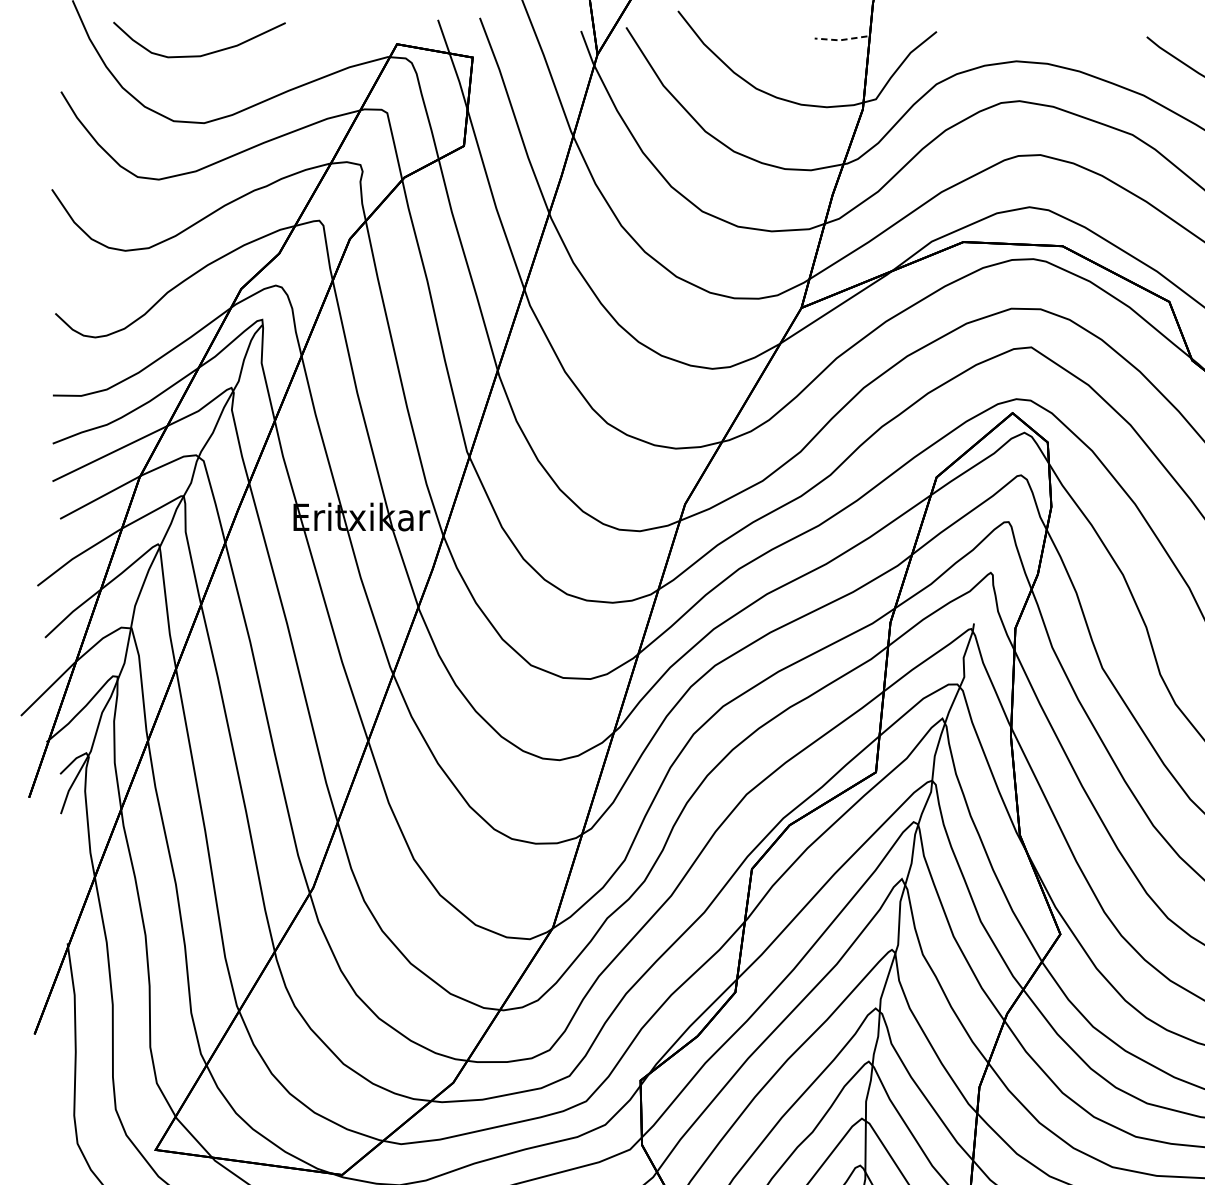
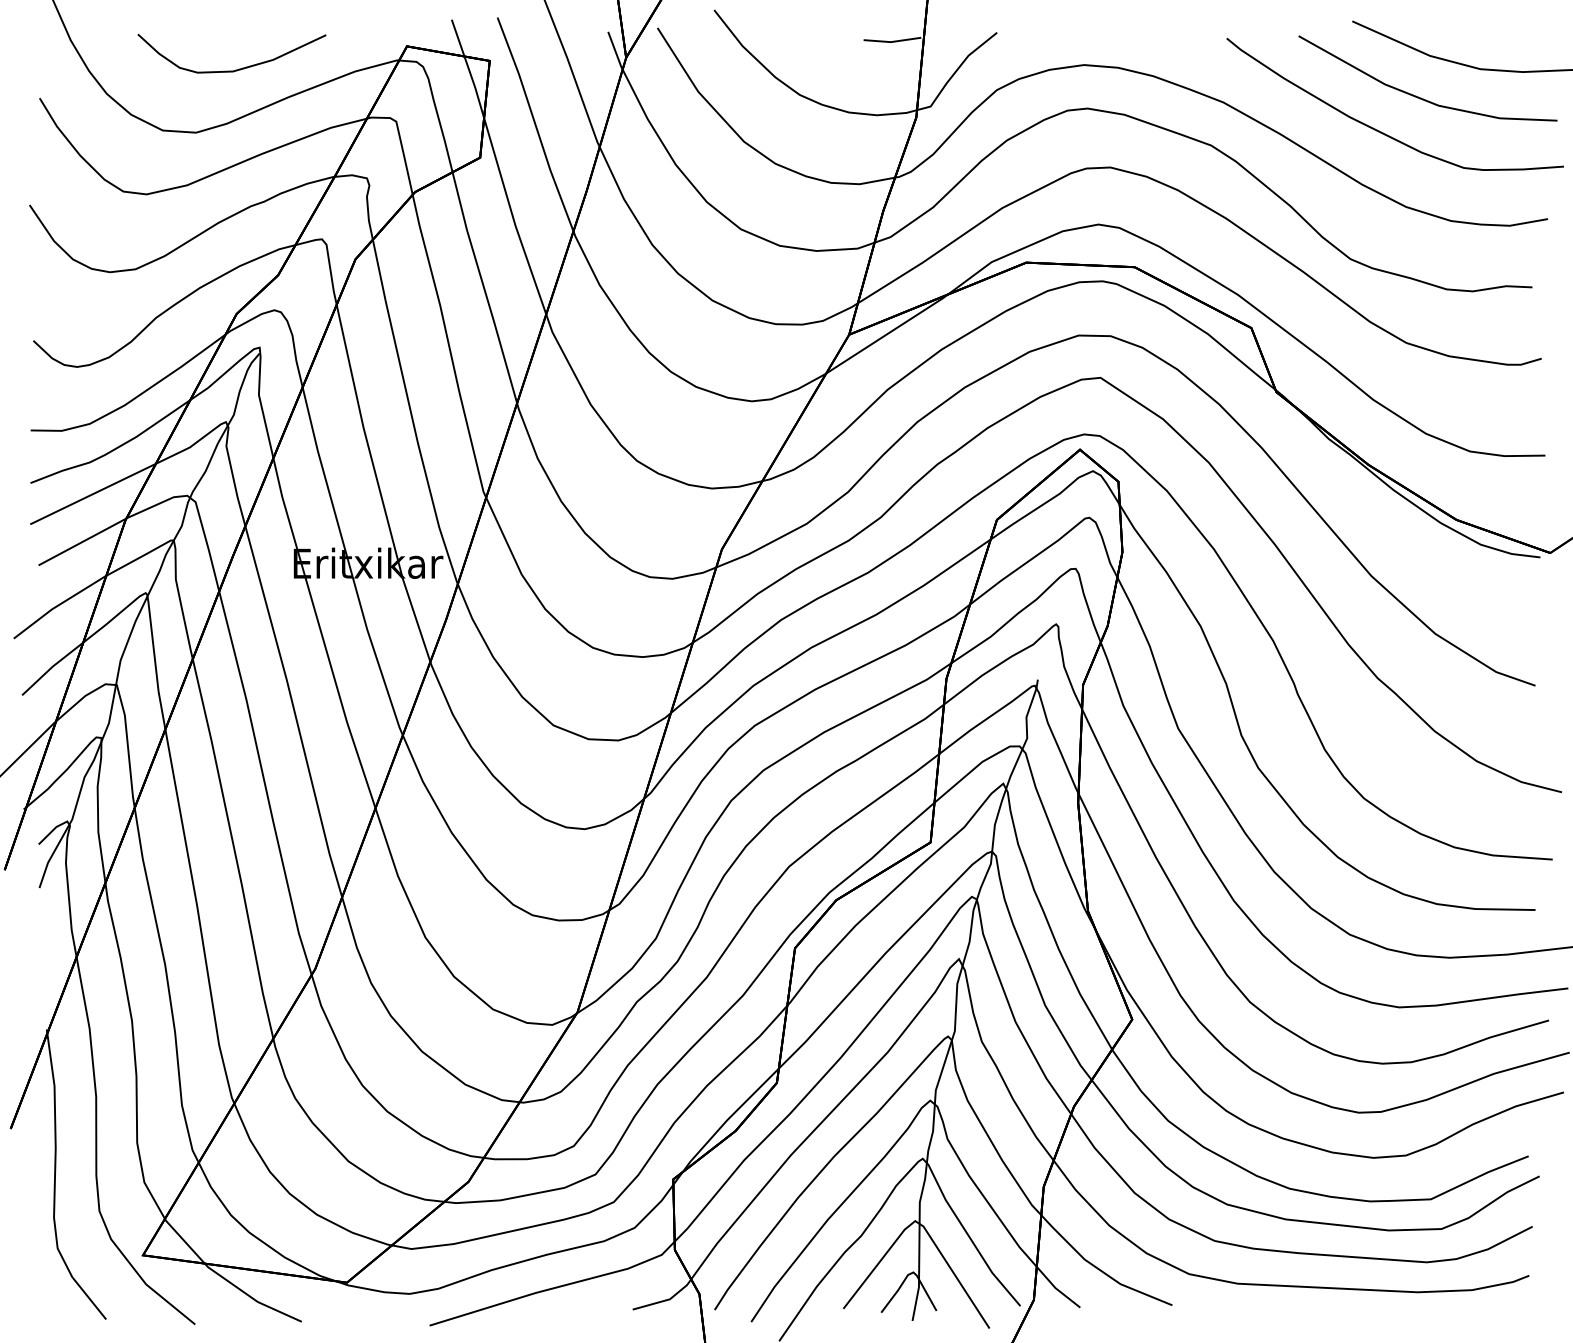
line: (840, 40) -> (891, 42), dashed -> solid
curve: (202, 54) -> (235, 69), moved

